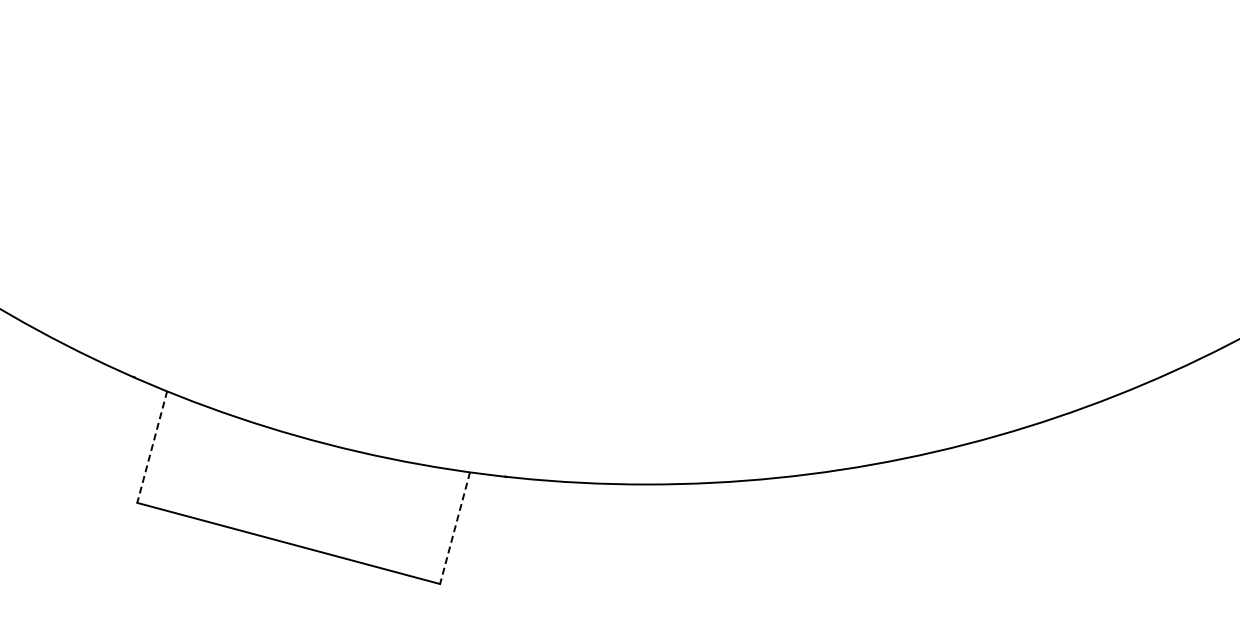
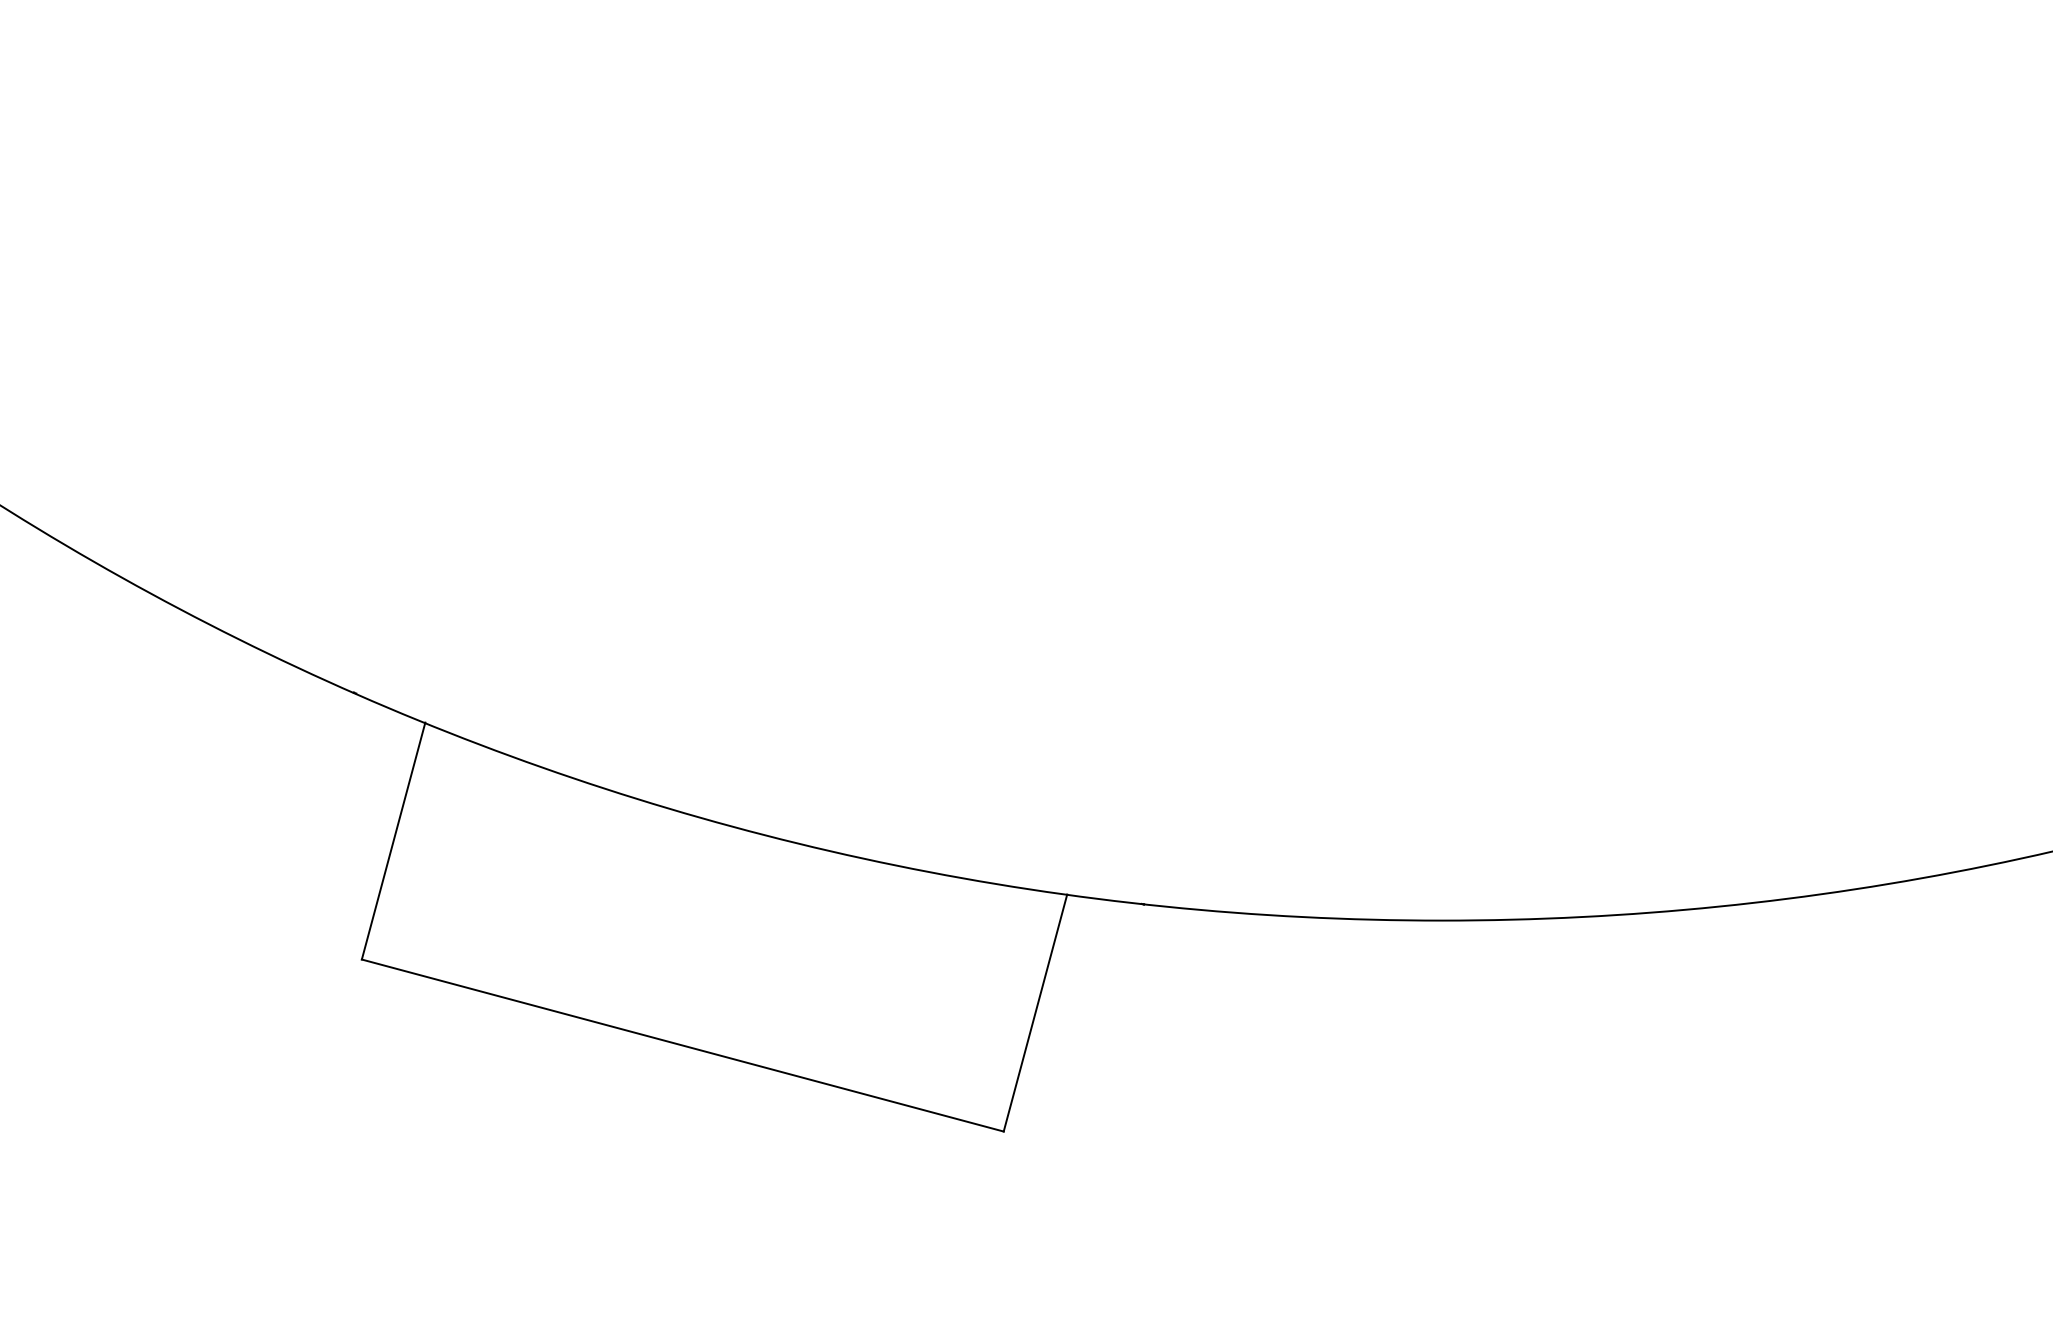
line: (152, 446) -> (394, 840), dashed -> solid
line: (455, 528) -> (1036, 1013), dashed -> solid

